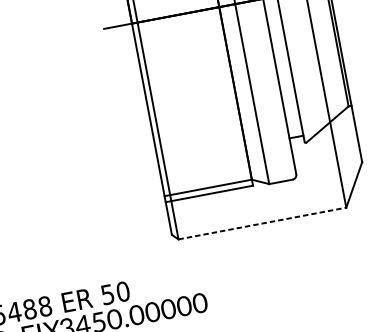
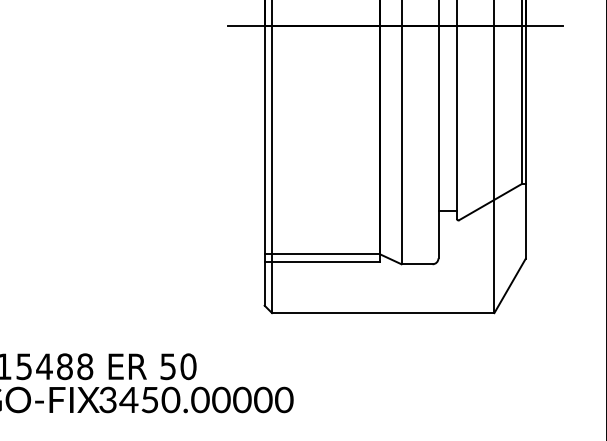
line: (262, 223) -> (383, 313), dashed -> solid

